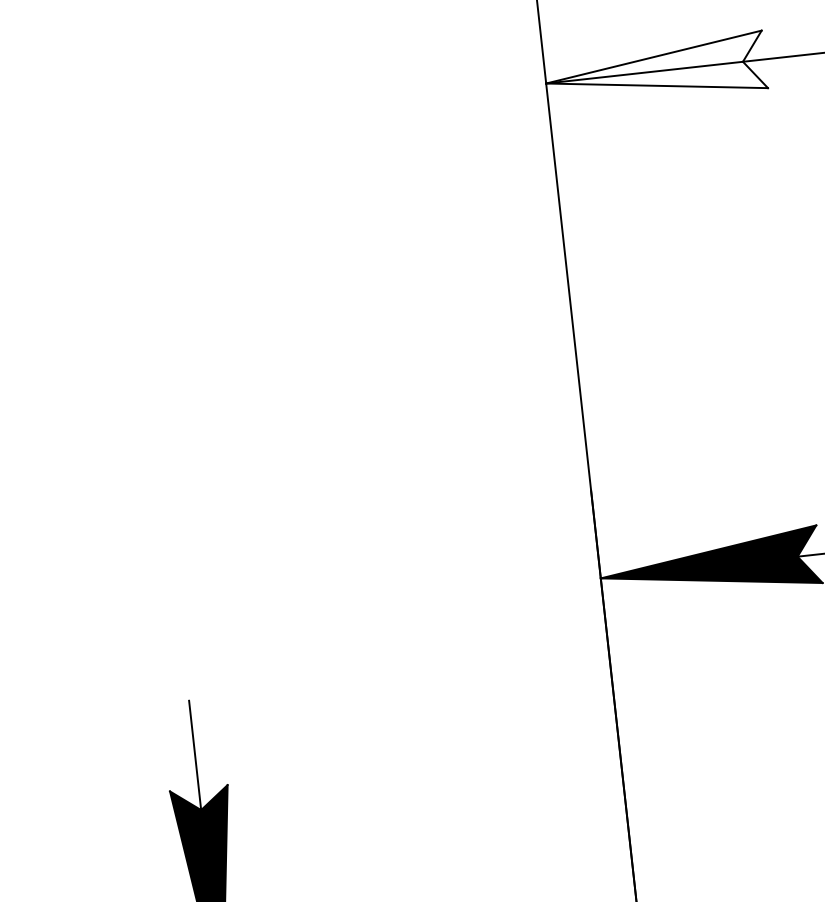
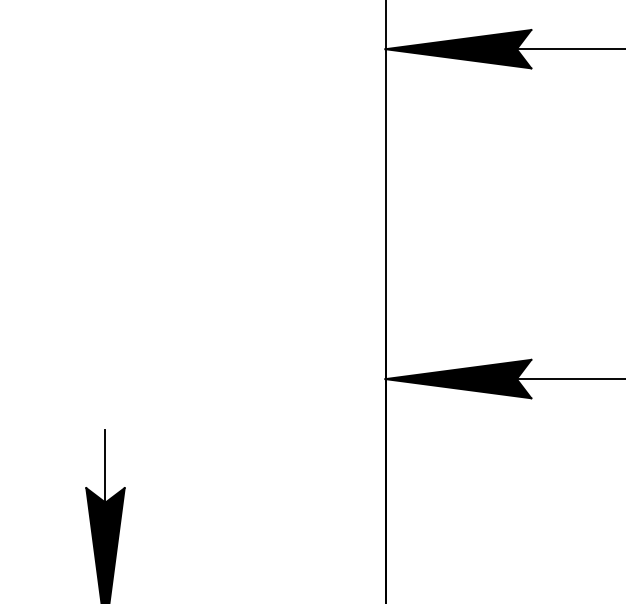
fill: (655, 71) -> (458, 49), added

